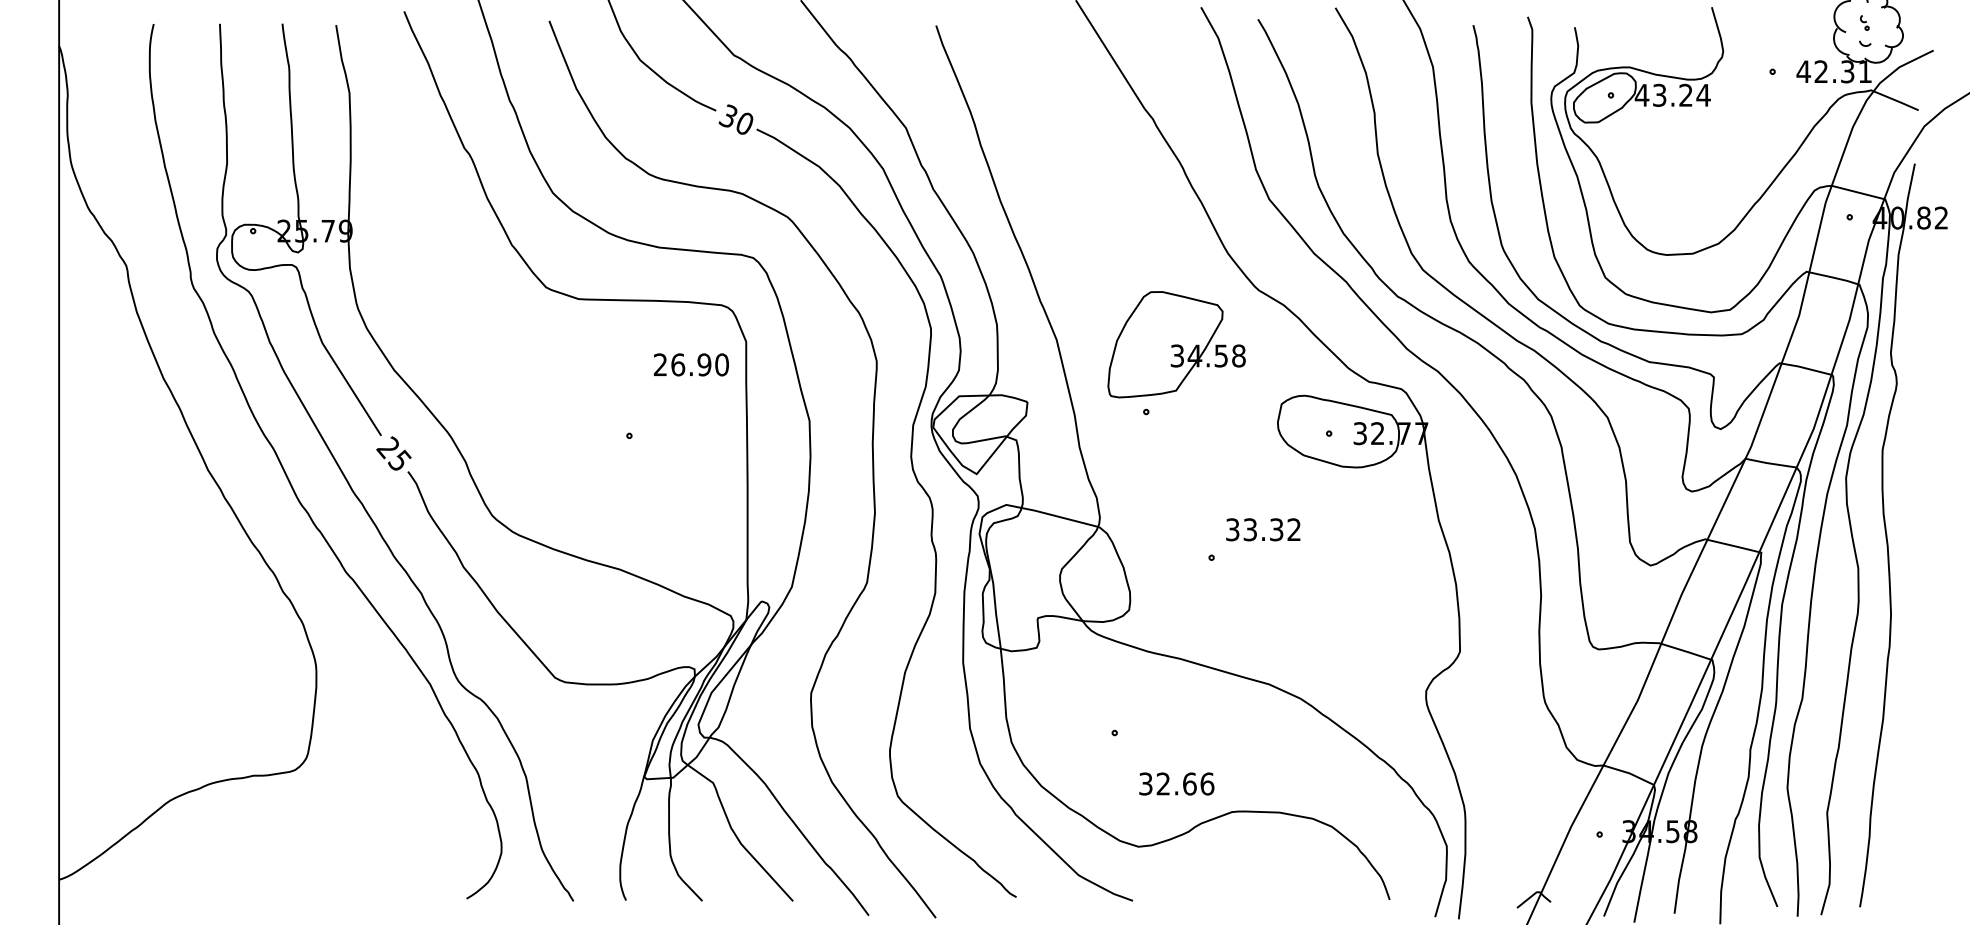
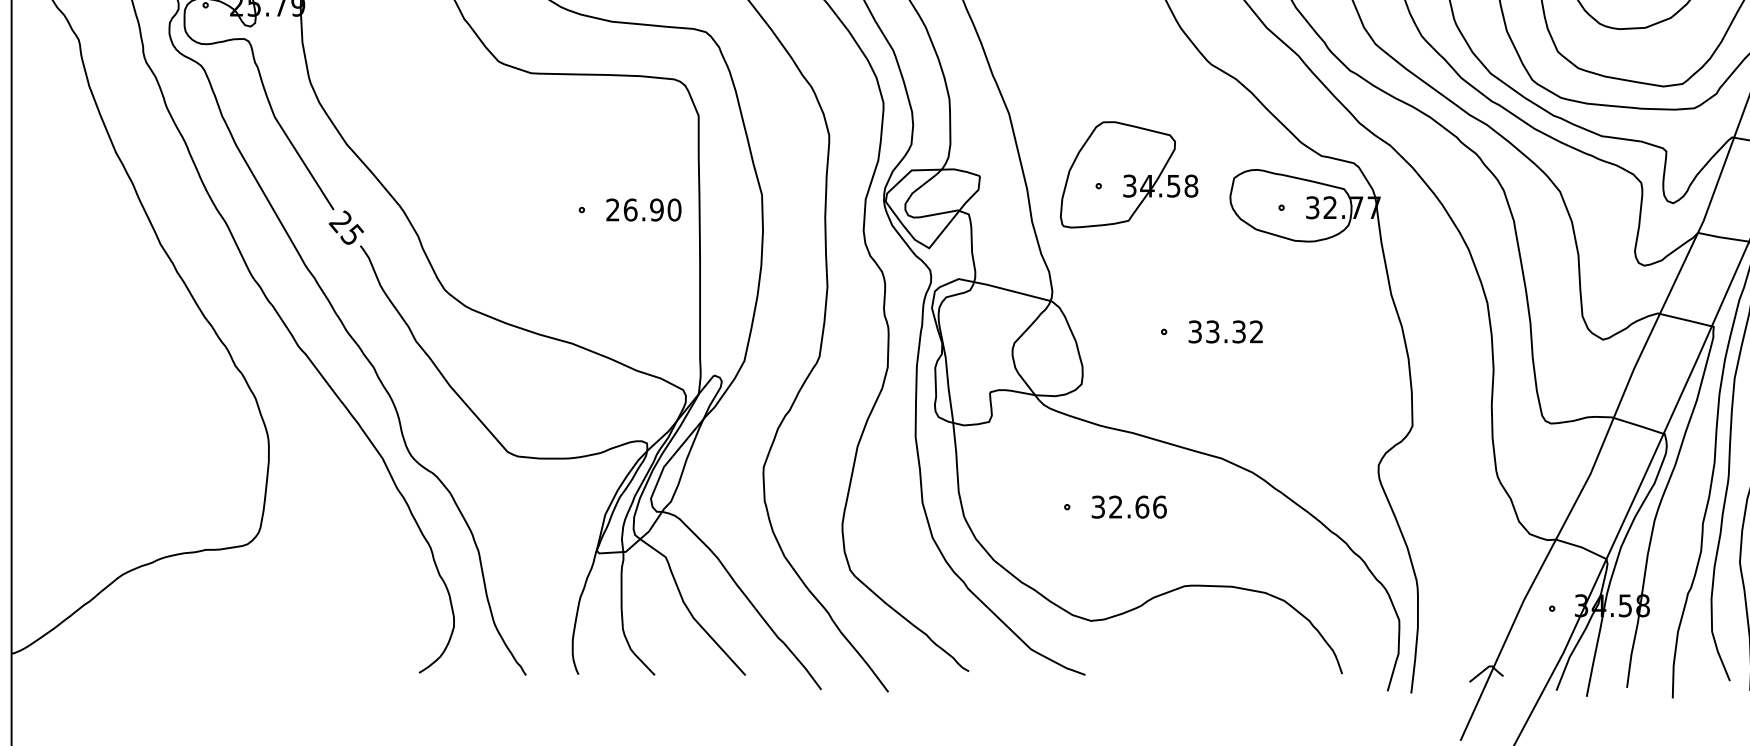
part: (1176, 344) -> (1128, 174), moved
text: (690, 364) -> (642, 209), moved
text: (1263, 529) -> (1225, 331), moved
text: (1176, 783) -> (1128, 506), moved

